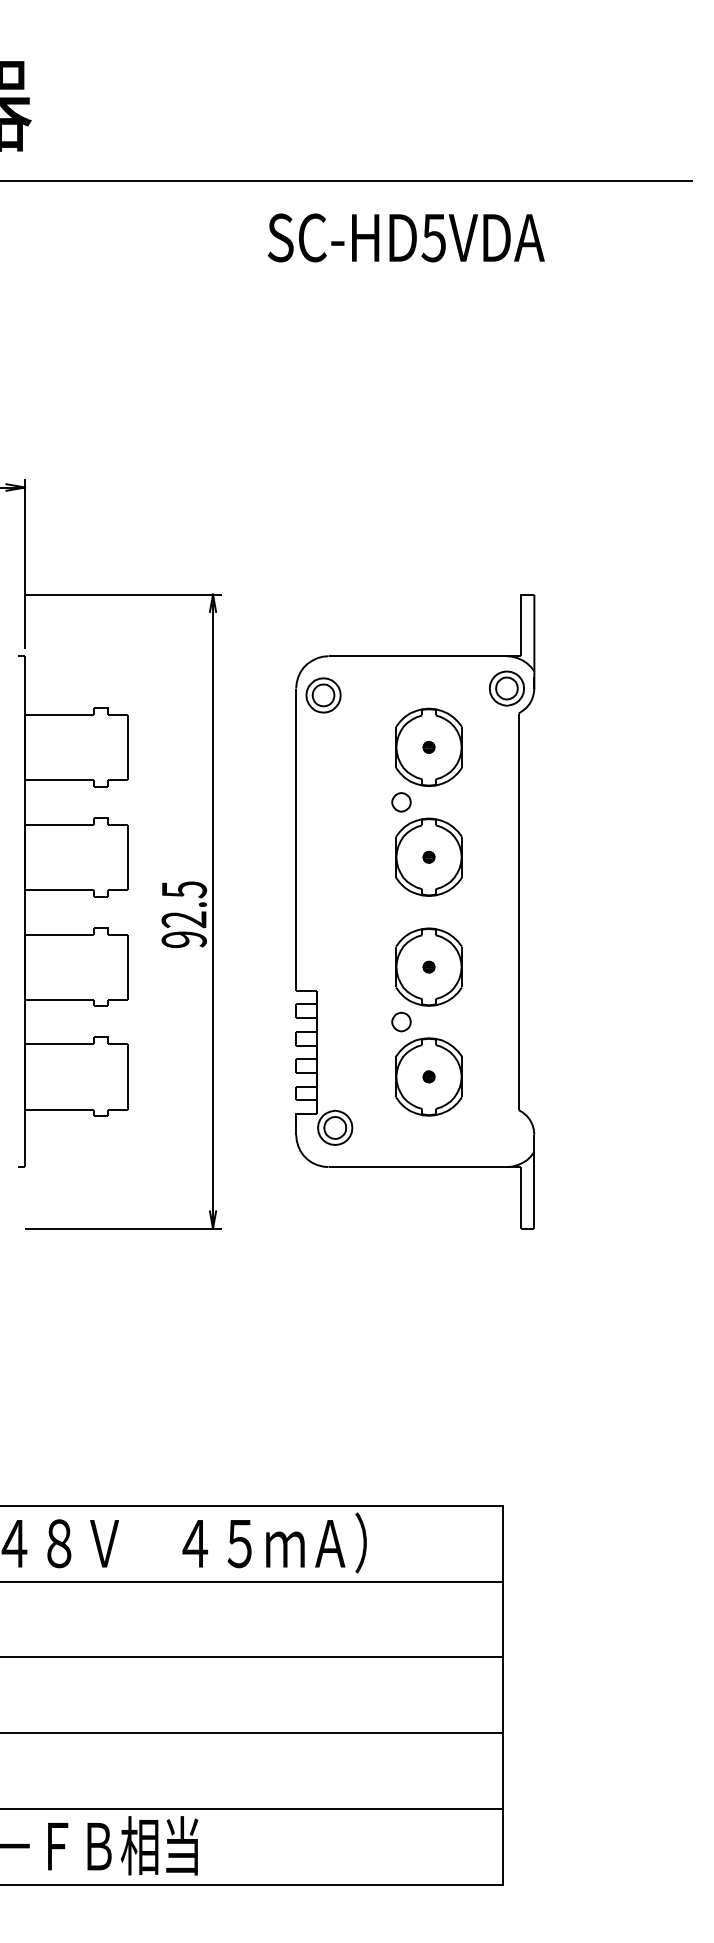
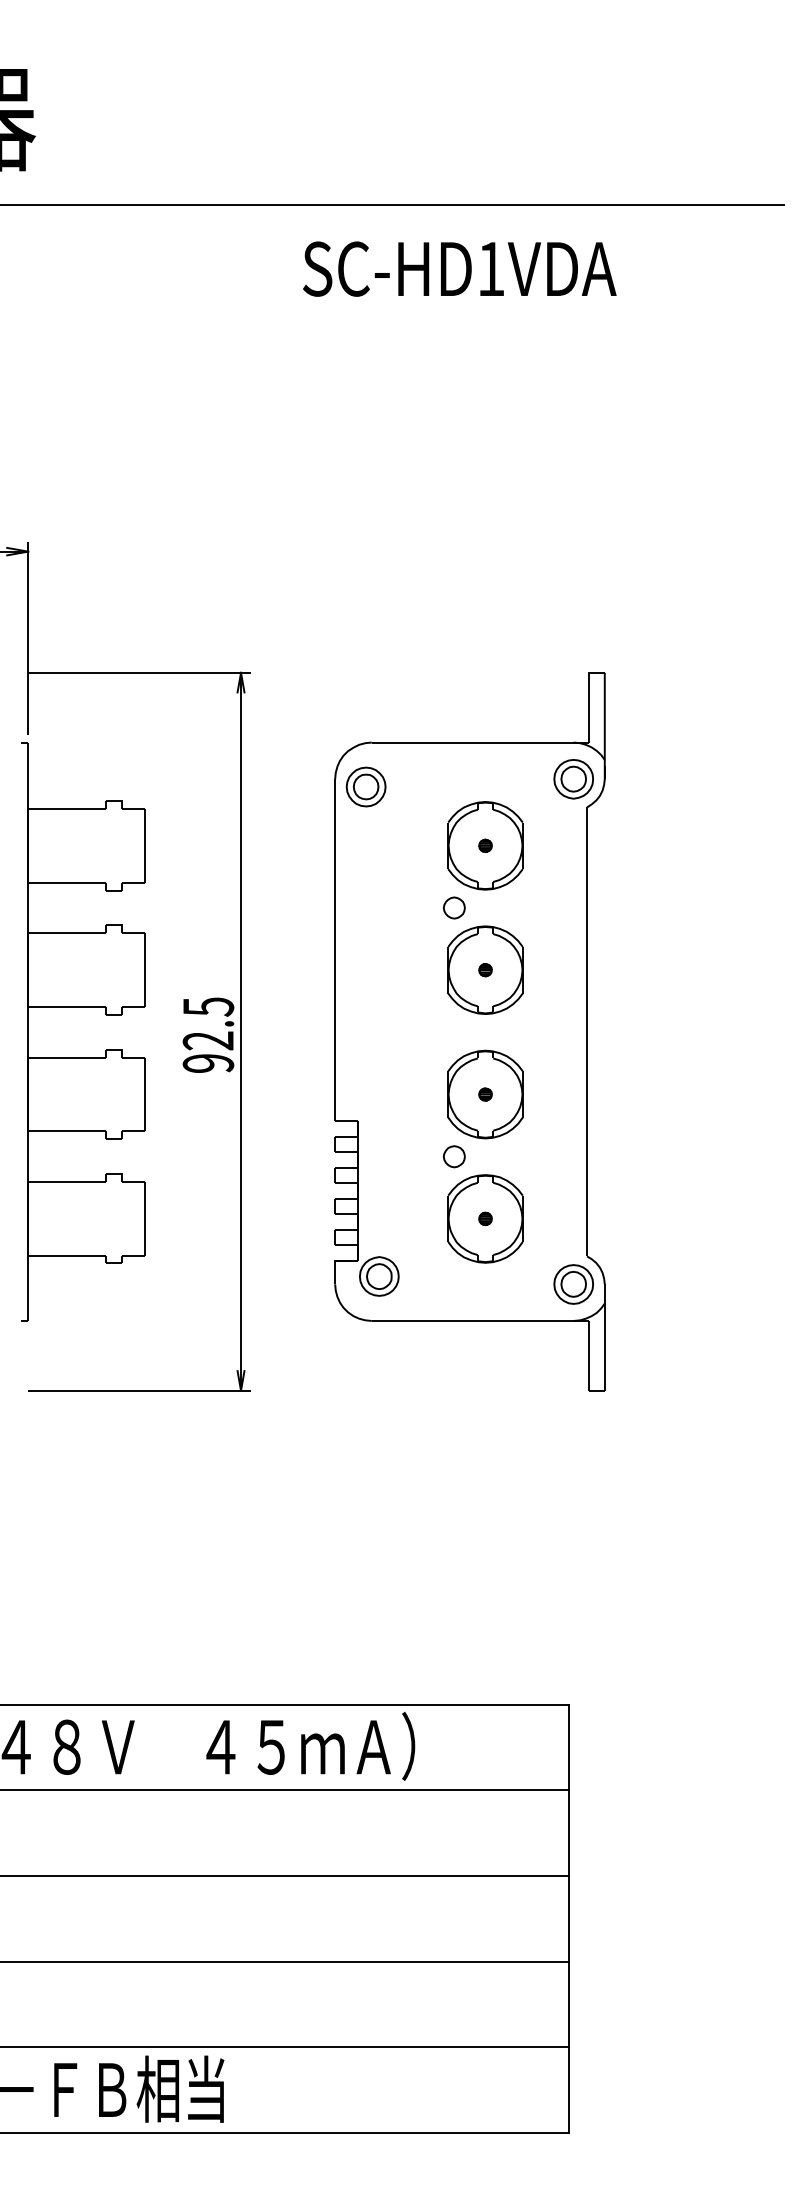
text: (433, 238) -> (490, 269), SC-HD5VDA -> SC-HD1VDA
part: (506, 1134) -> (573, 1284), added

